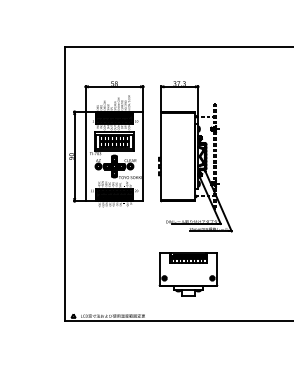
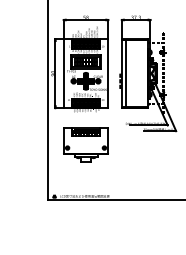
line: (166, 156) -> (126, 73), added
part: (188, 274) -> (86, 145), moved

